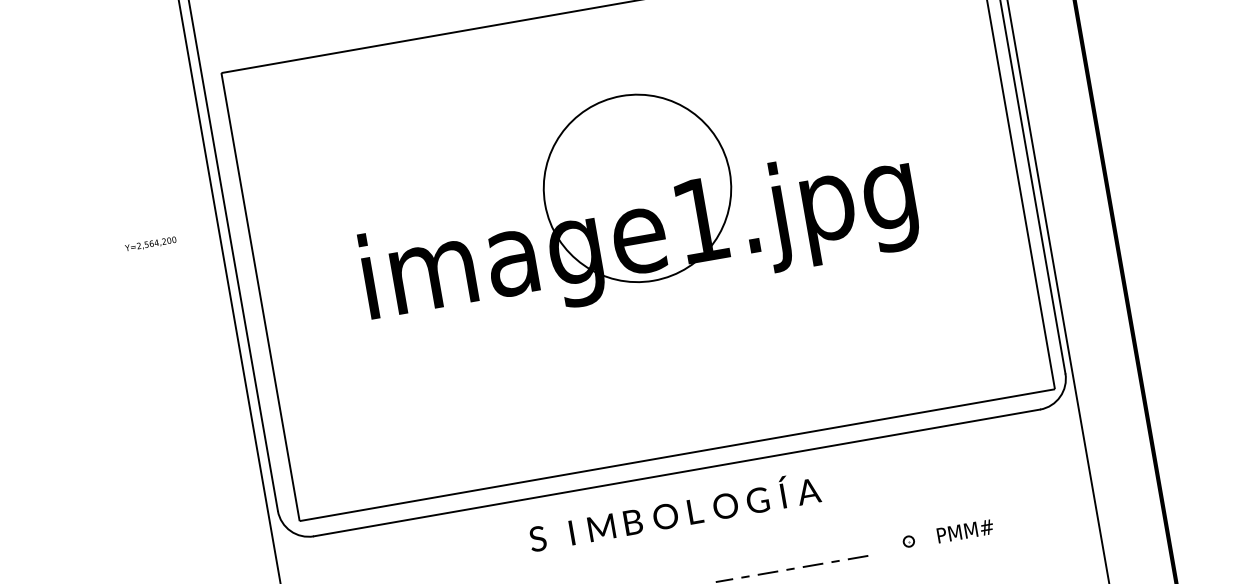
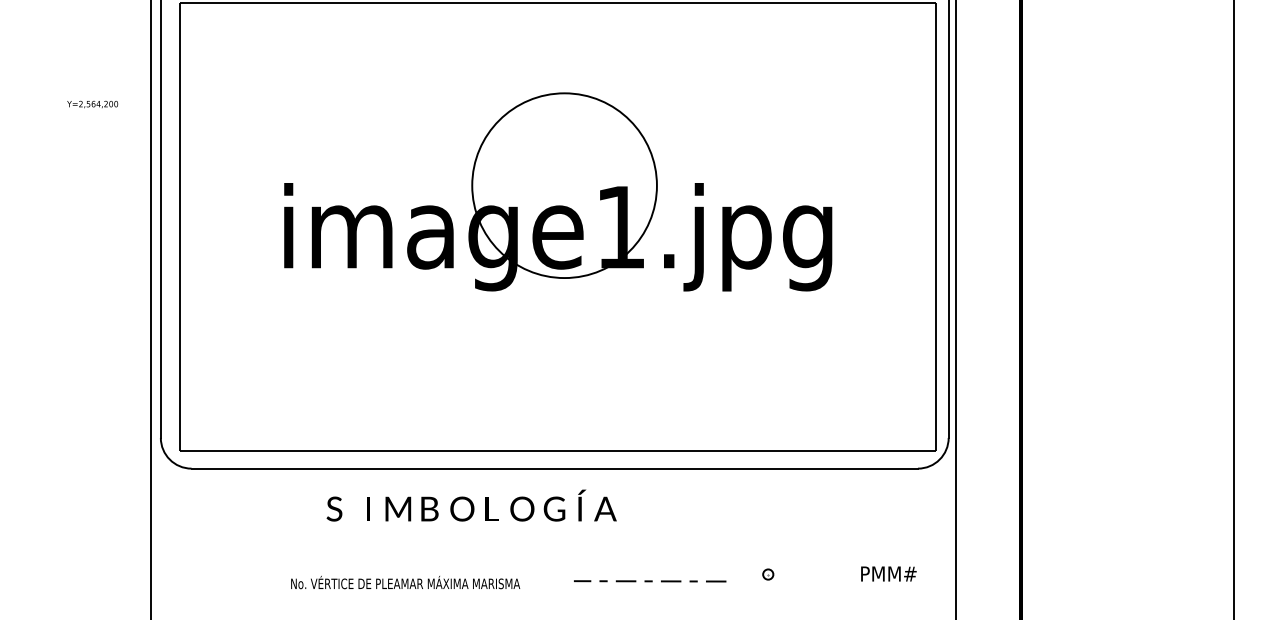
text: (150, 244) -> (92, 104), moved
text: (674, 511) -> (471, 505), moved
text: (964, 530) -> (888, 573), moved

